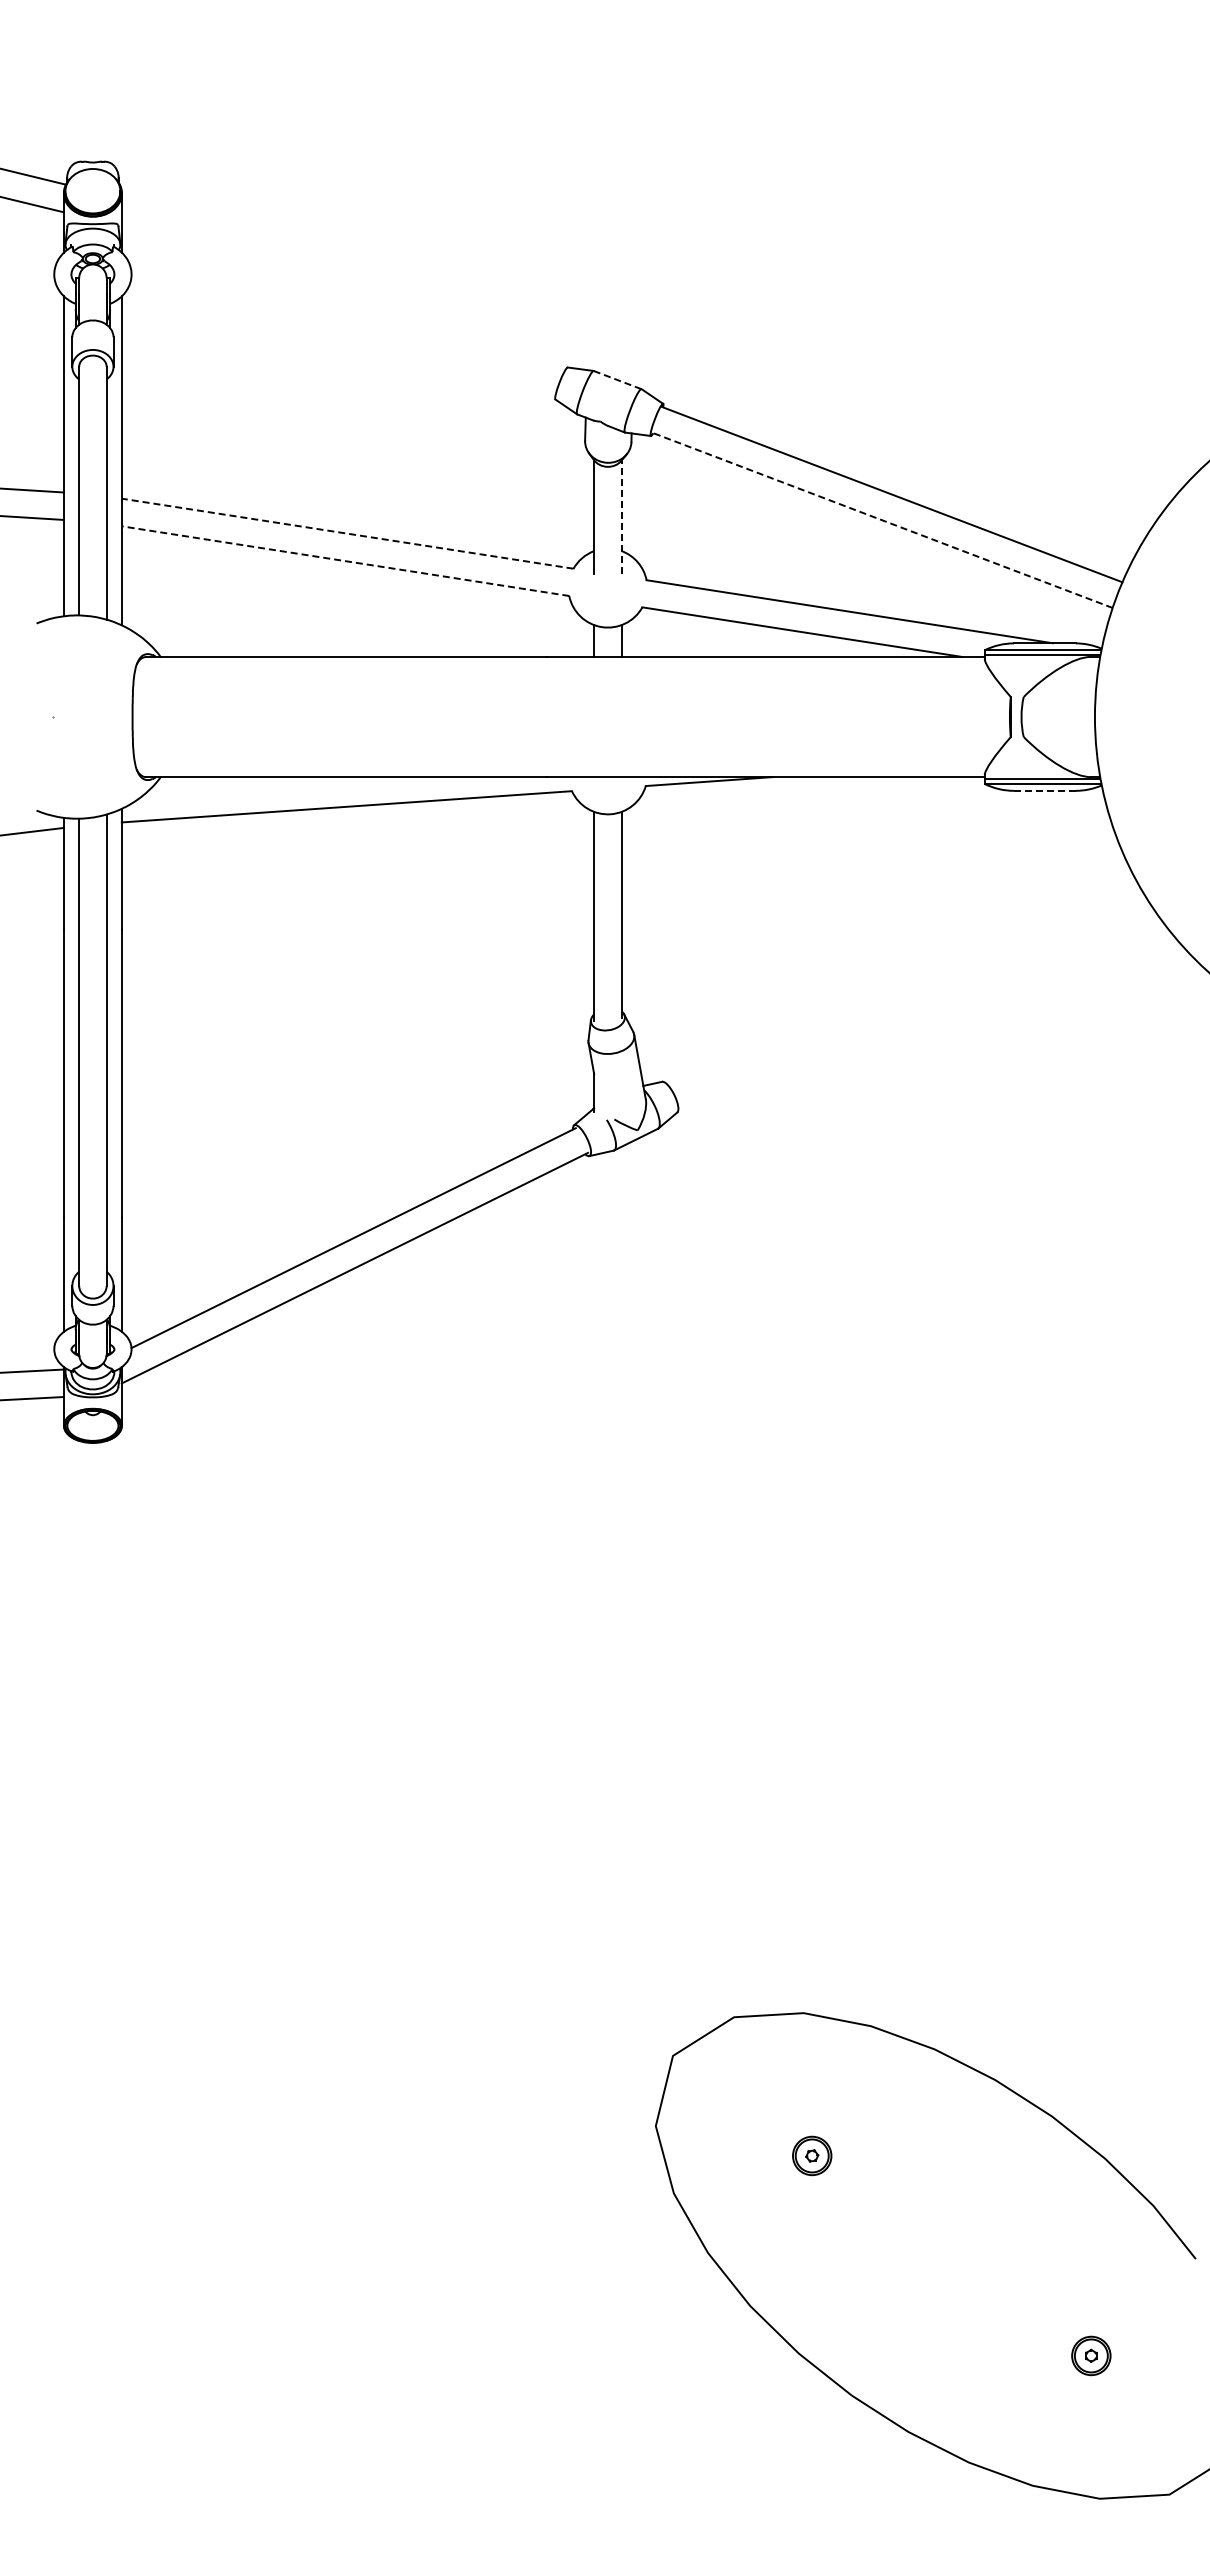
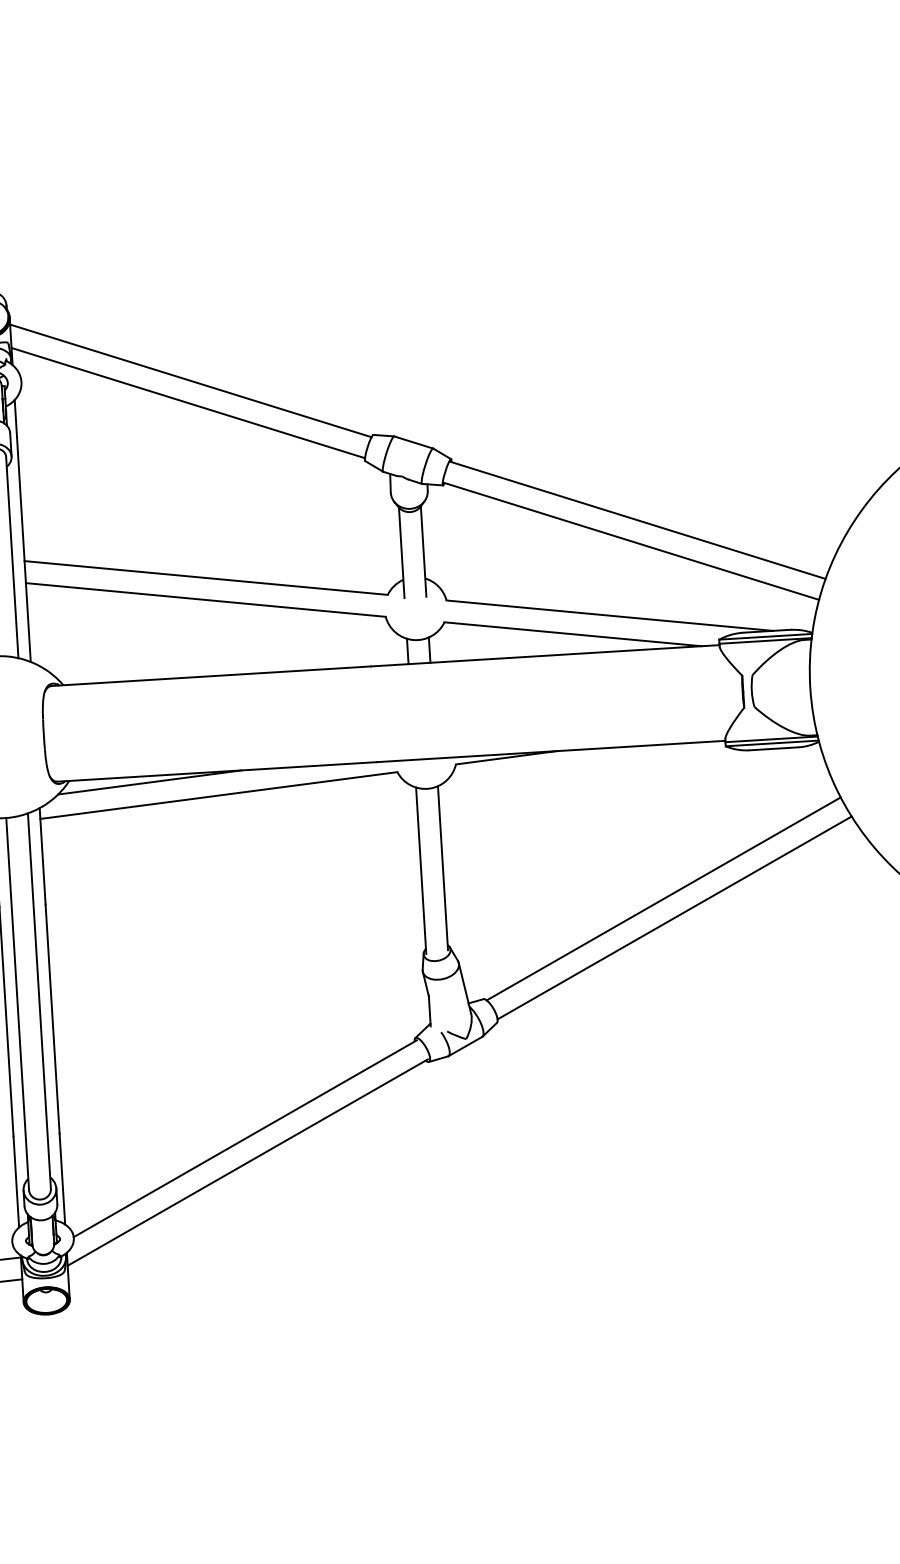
line: (343, 285) -> (190, 380), added
line: (338, 313) -> (188, 403), added
line: (617, 380) -> (413, 442), dashed -> solid
line: (621, 517) -> (423, 551), dashed -> solid
line: (882, 520) -> (631, 541), dashed -> solid
line: (347, 533) -> (206, 577), dashed -> solid
line: (345, 561) -> (205, 600), dashed -> solid
line: (261, 785) -> (149, 782), added
line: (1044, 790) -> (773, 748), dashed -> solid
line: (895, 969) -> (663, 898), added
line: (907, 994) -> (674, 917), added

